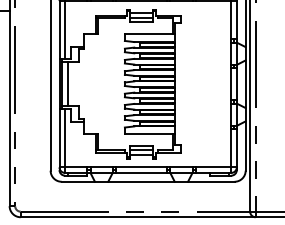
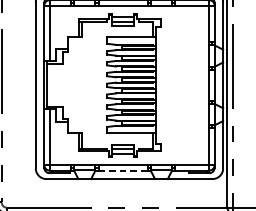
line: (67, 84) -> (52, 85), removed
line: (141, 172) -> (123, 170), solid -> dashed

